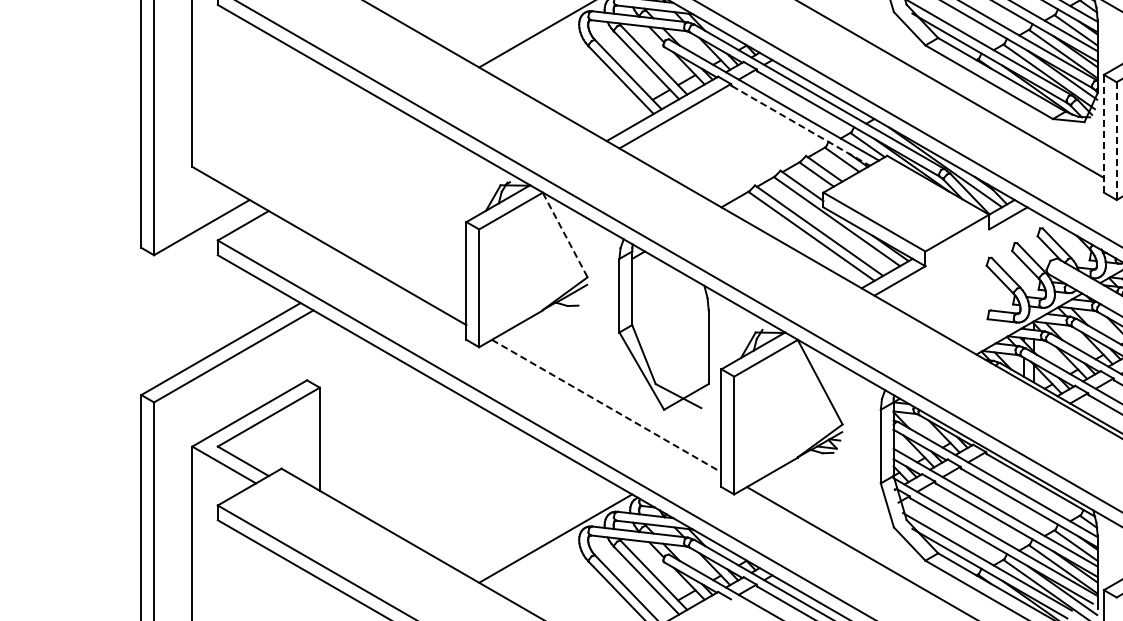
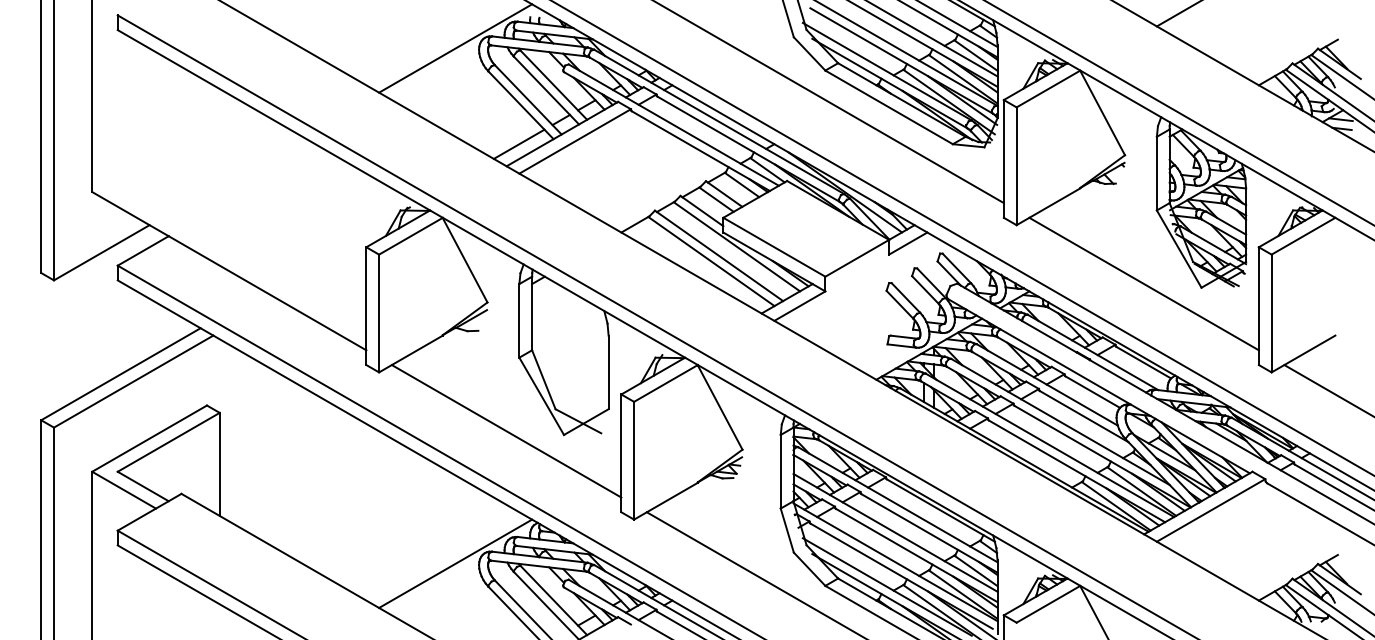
line: (618, 118) -> (518, 143), added
line: (800, 126) -> (700, 151), dashed -> solid
line: (1103, 133) -> (1003, 158), dashed -> solid
line: (1116, 141) -> (1016, 166), dashed -> solid
line: (565, 235) -> (465, 260), dashed -> solid
line: (606, 406) -> (506, 431), dashed -> solid

